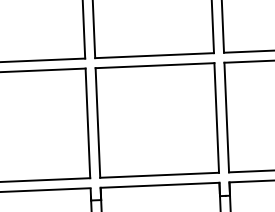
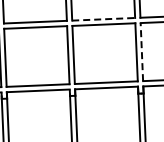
line: (156, 56) -> (104, 19), solid -> dashed
line: (226, 116) -> (141, 51), solid -> dashed

